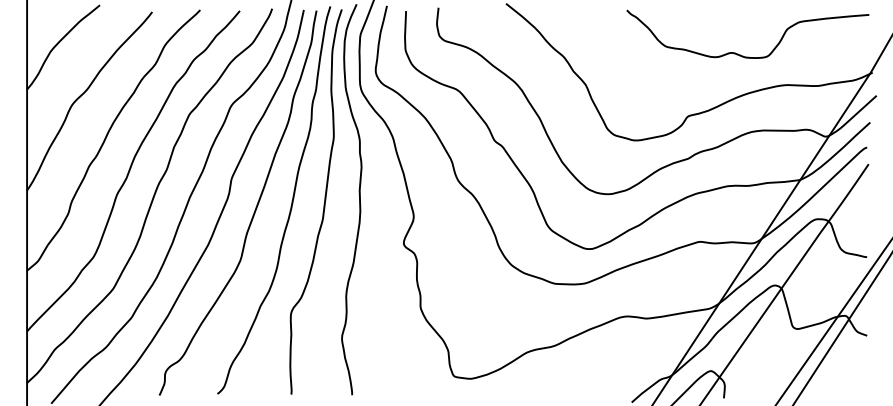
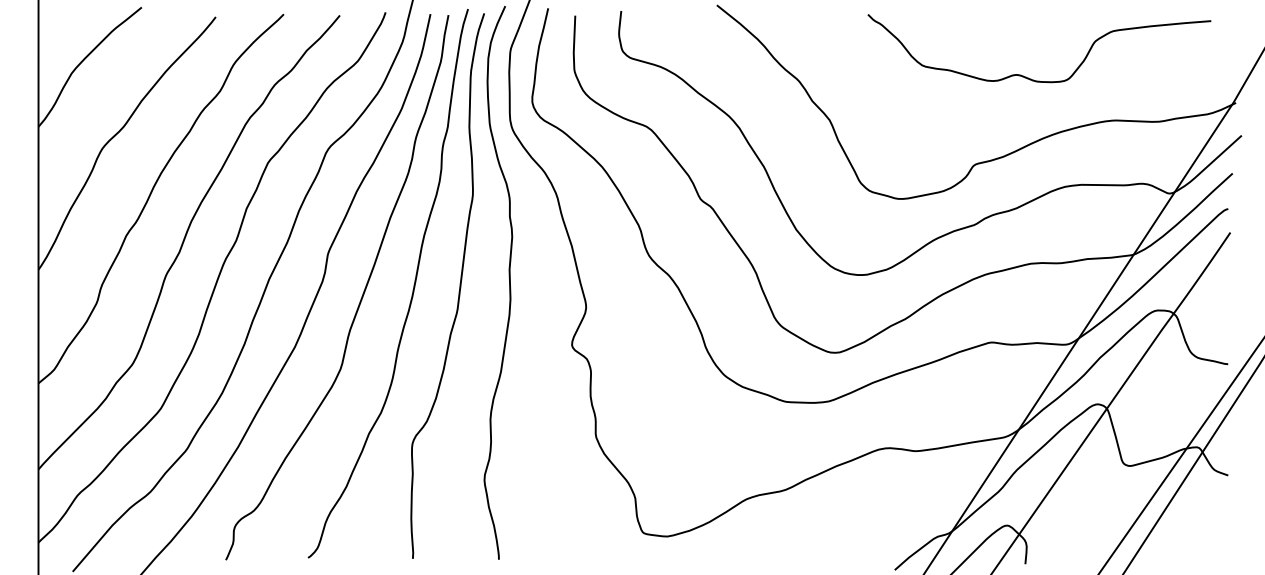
curve: (738, 54) -> (1026, 76), moved

